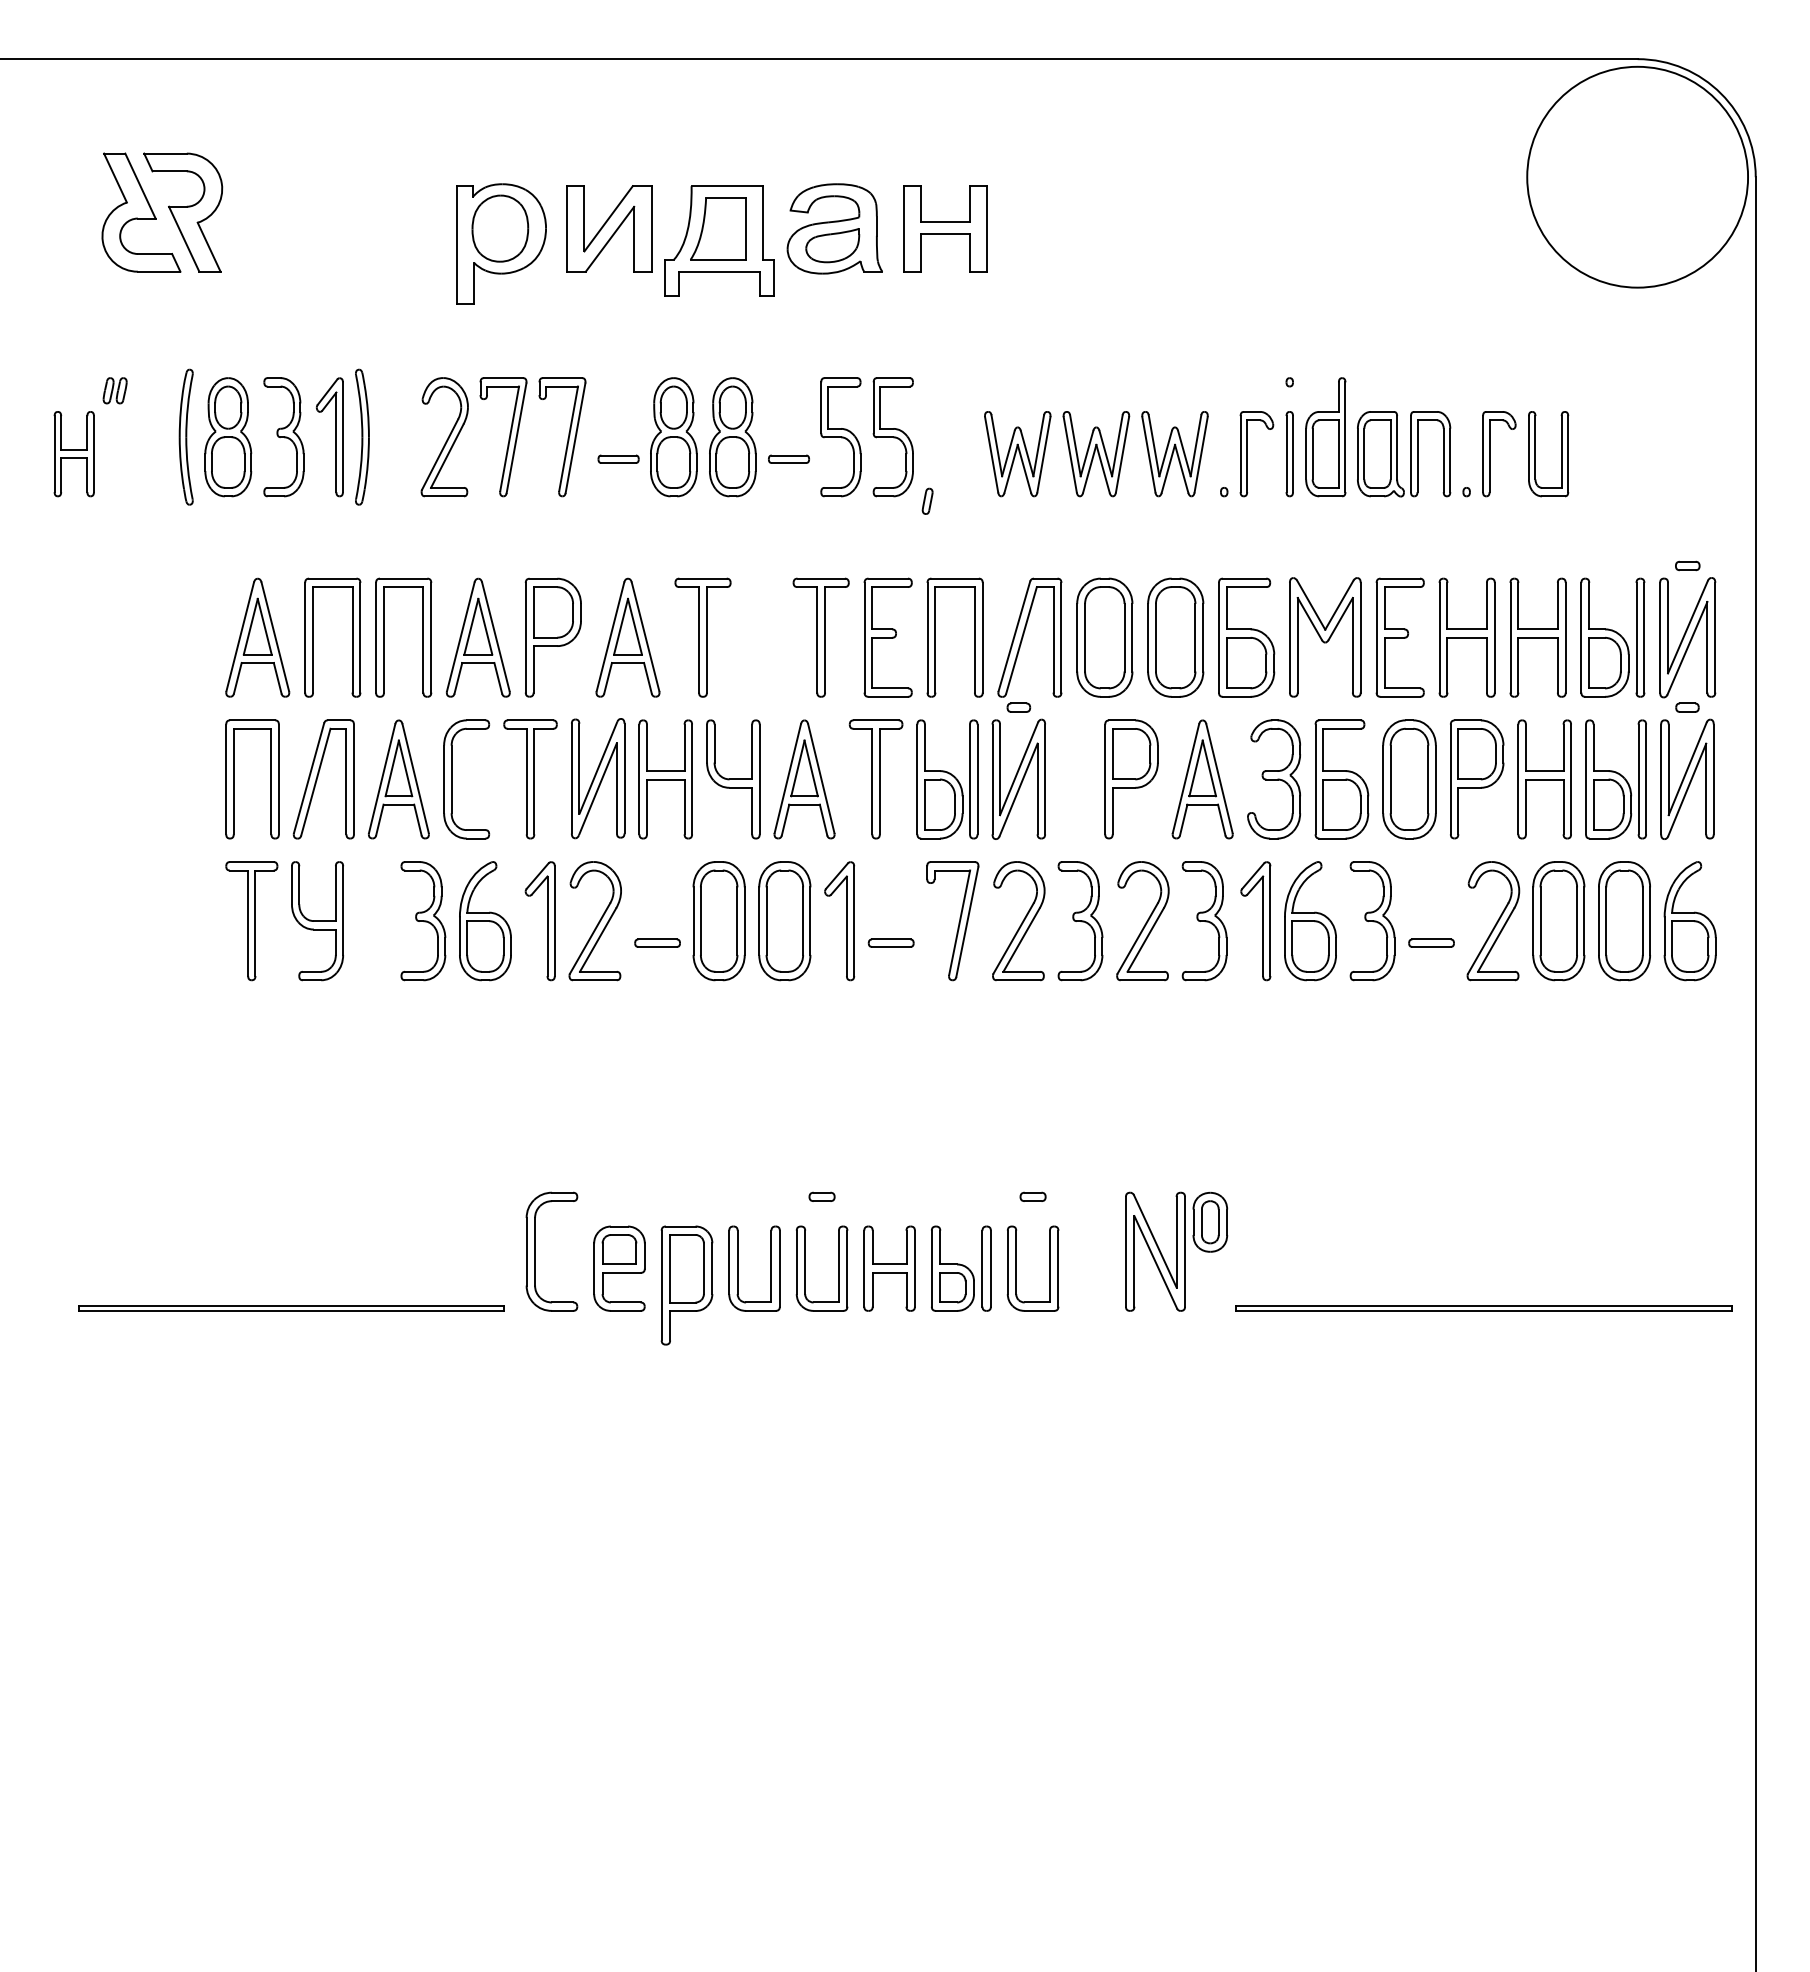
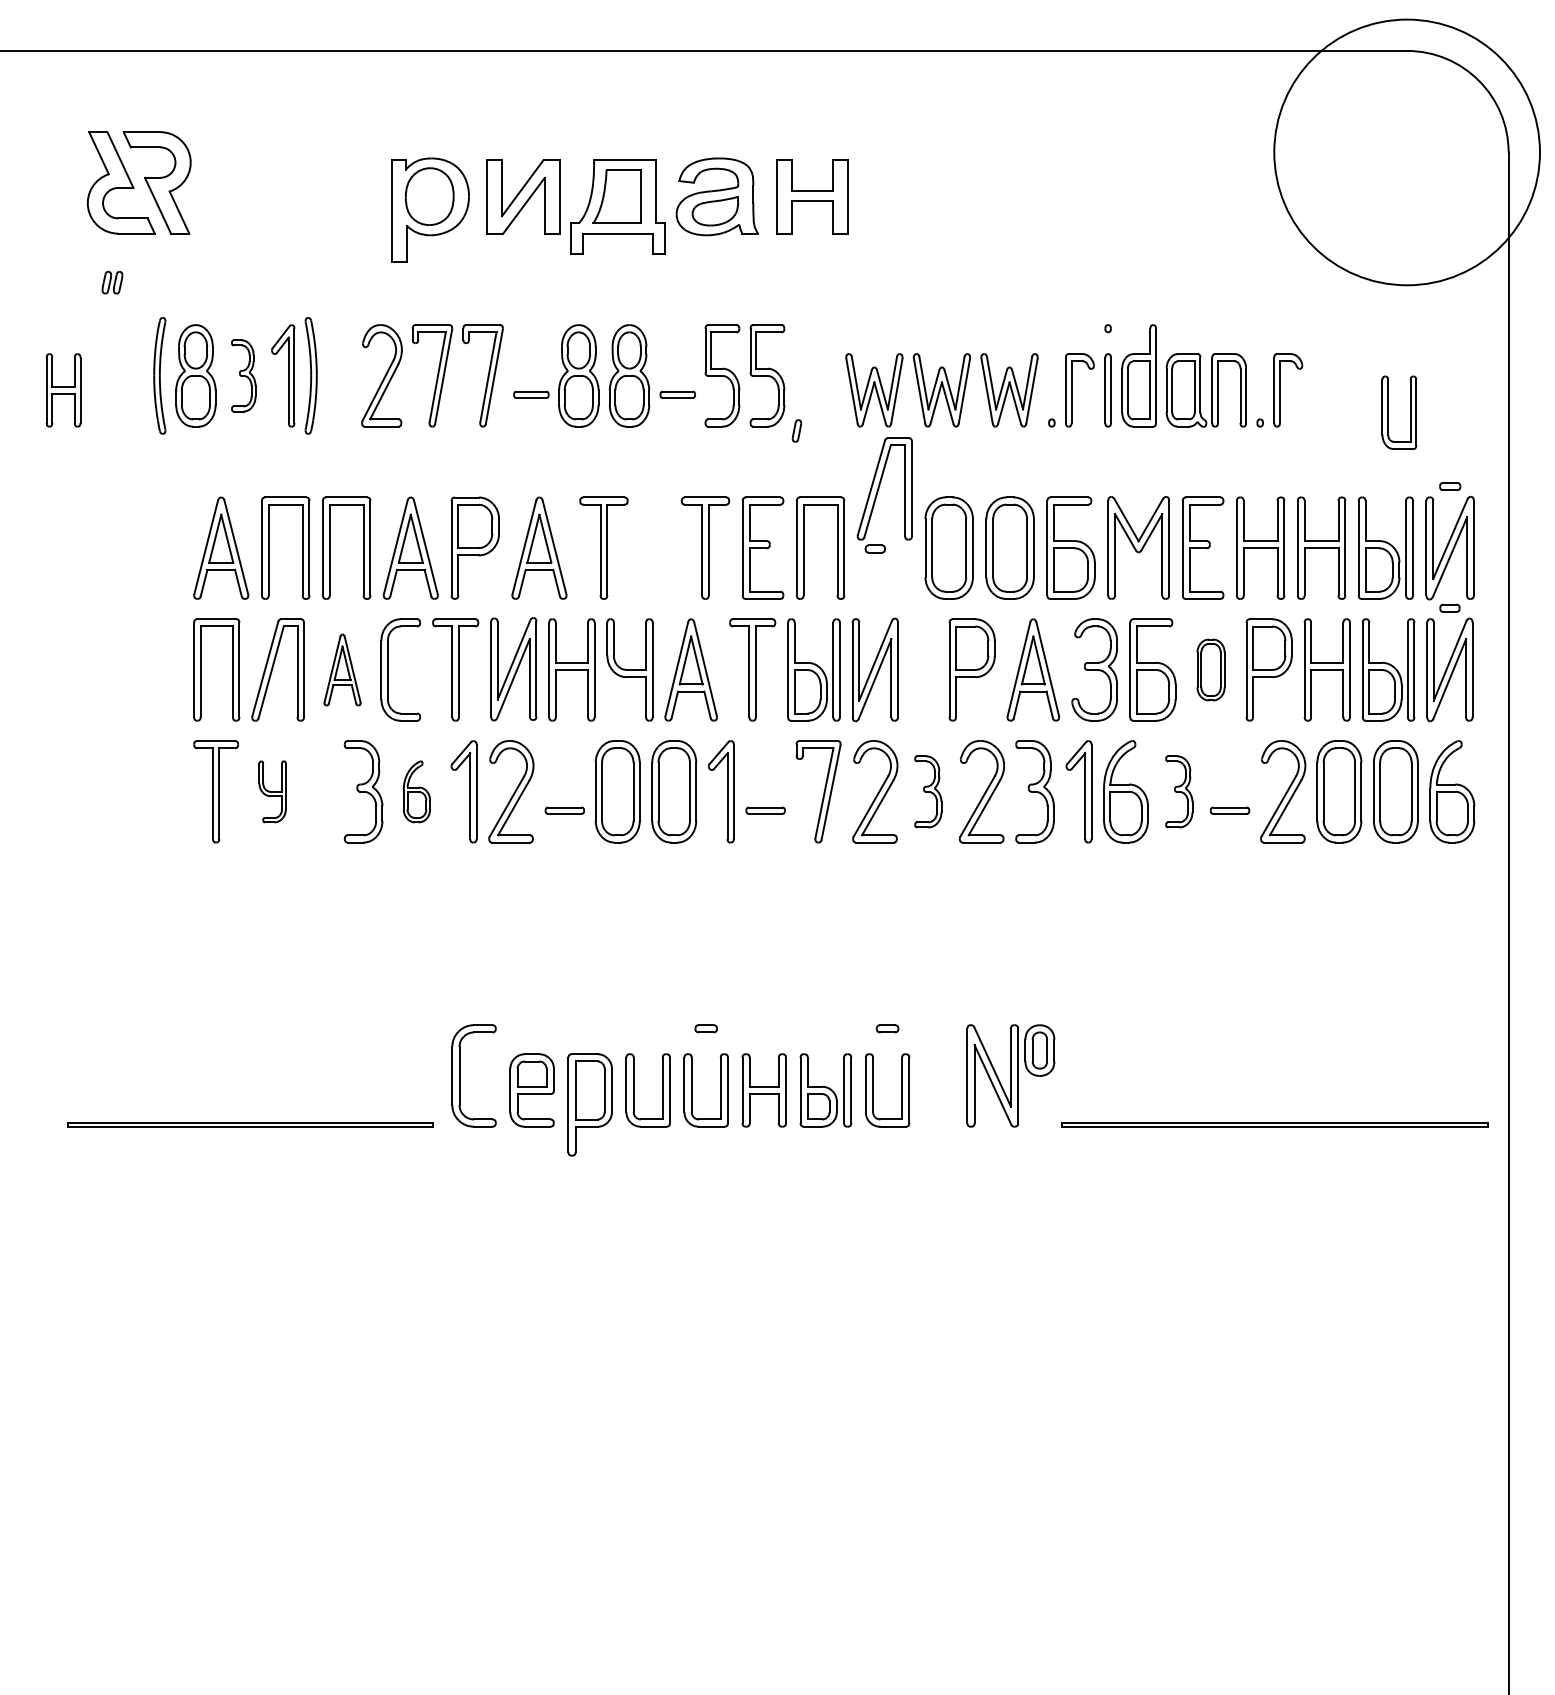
circle: (1637, 176) -> (1407, 151), size x1.4
part: (114, 390) -> (111, 282), moved
part: (283, 437) -> (243, 376), size x0.7
part: (1535, 454) -> (1388, 413), moved
part: (1022, 641) -> (878, 492), moved
part: (398, 779) -> (342, 670), size x0.7
part: (1409, 779) -> (1211, 670), size x0.6
part: (317, 921) -> (272, 792), size x0.6
part: (485, 921) -> (416, 792), size x0.6
part: (1080, 921) -> (928, 792), size x0.7
part: (1372, 921) -> (1179, 792), size x0.7

